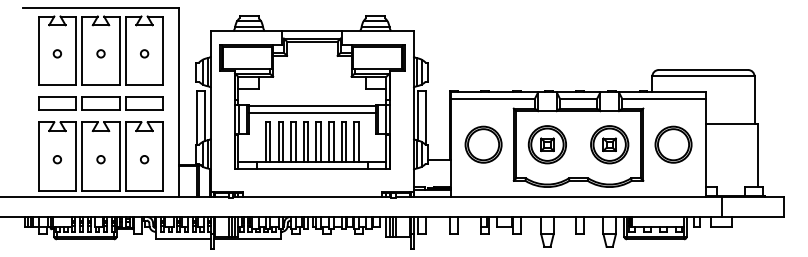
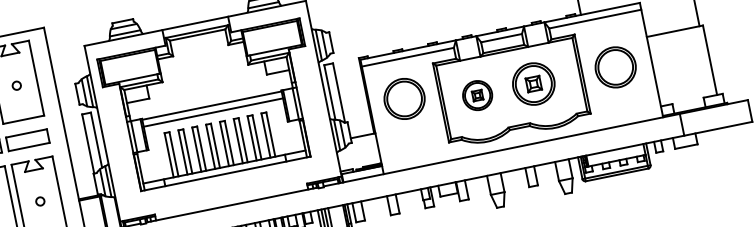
part: (483, 144) -> (404, 98), moved
part: (546, 144) -> (476, 95), size x0.7
part: (609, 144) -> (533, 83), moved

